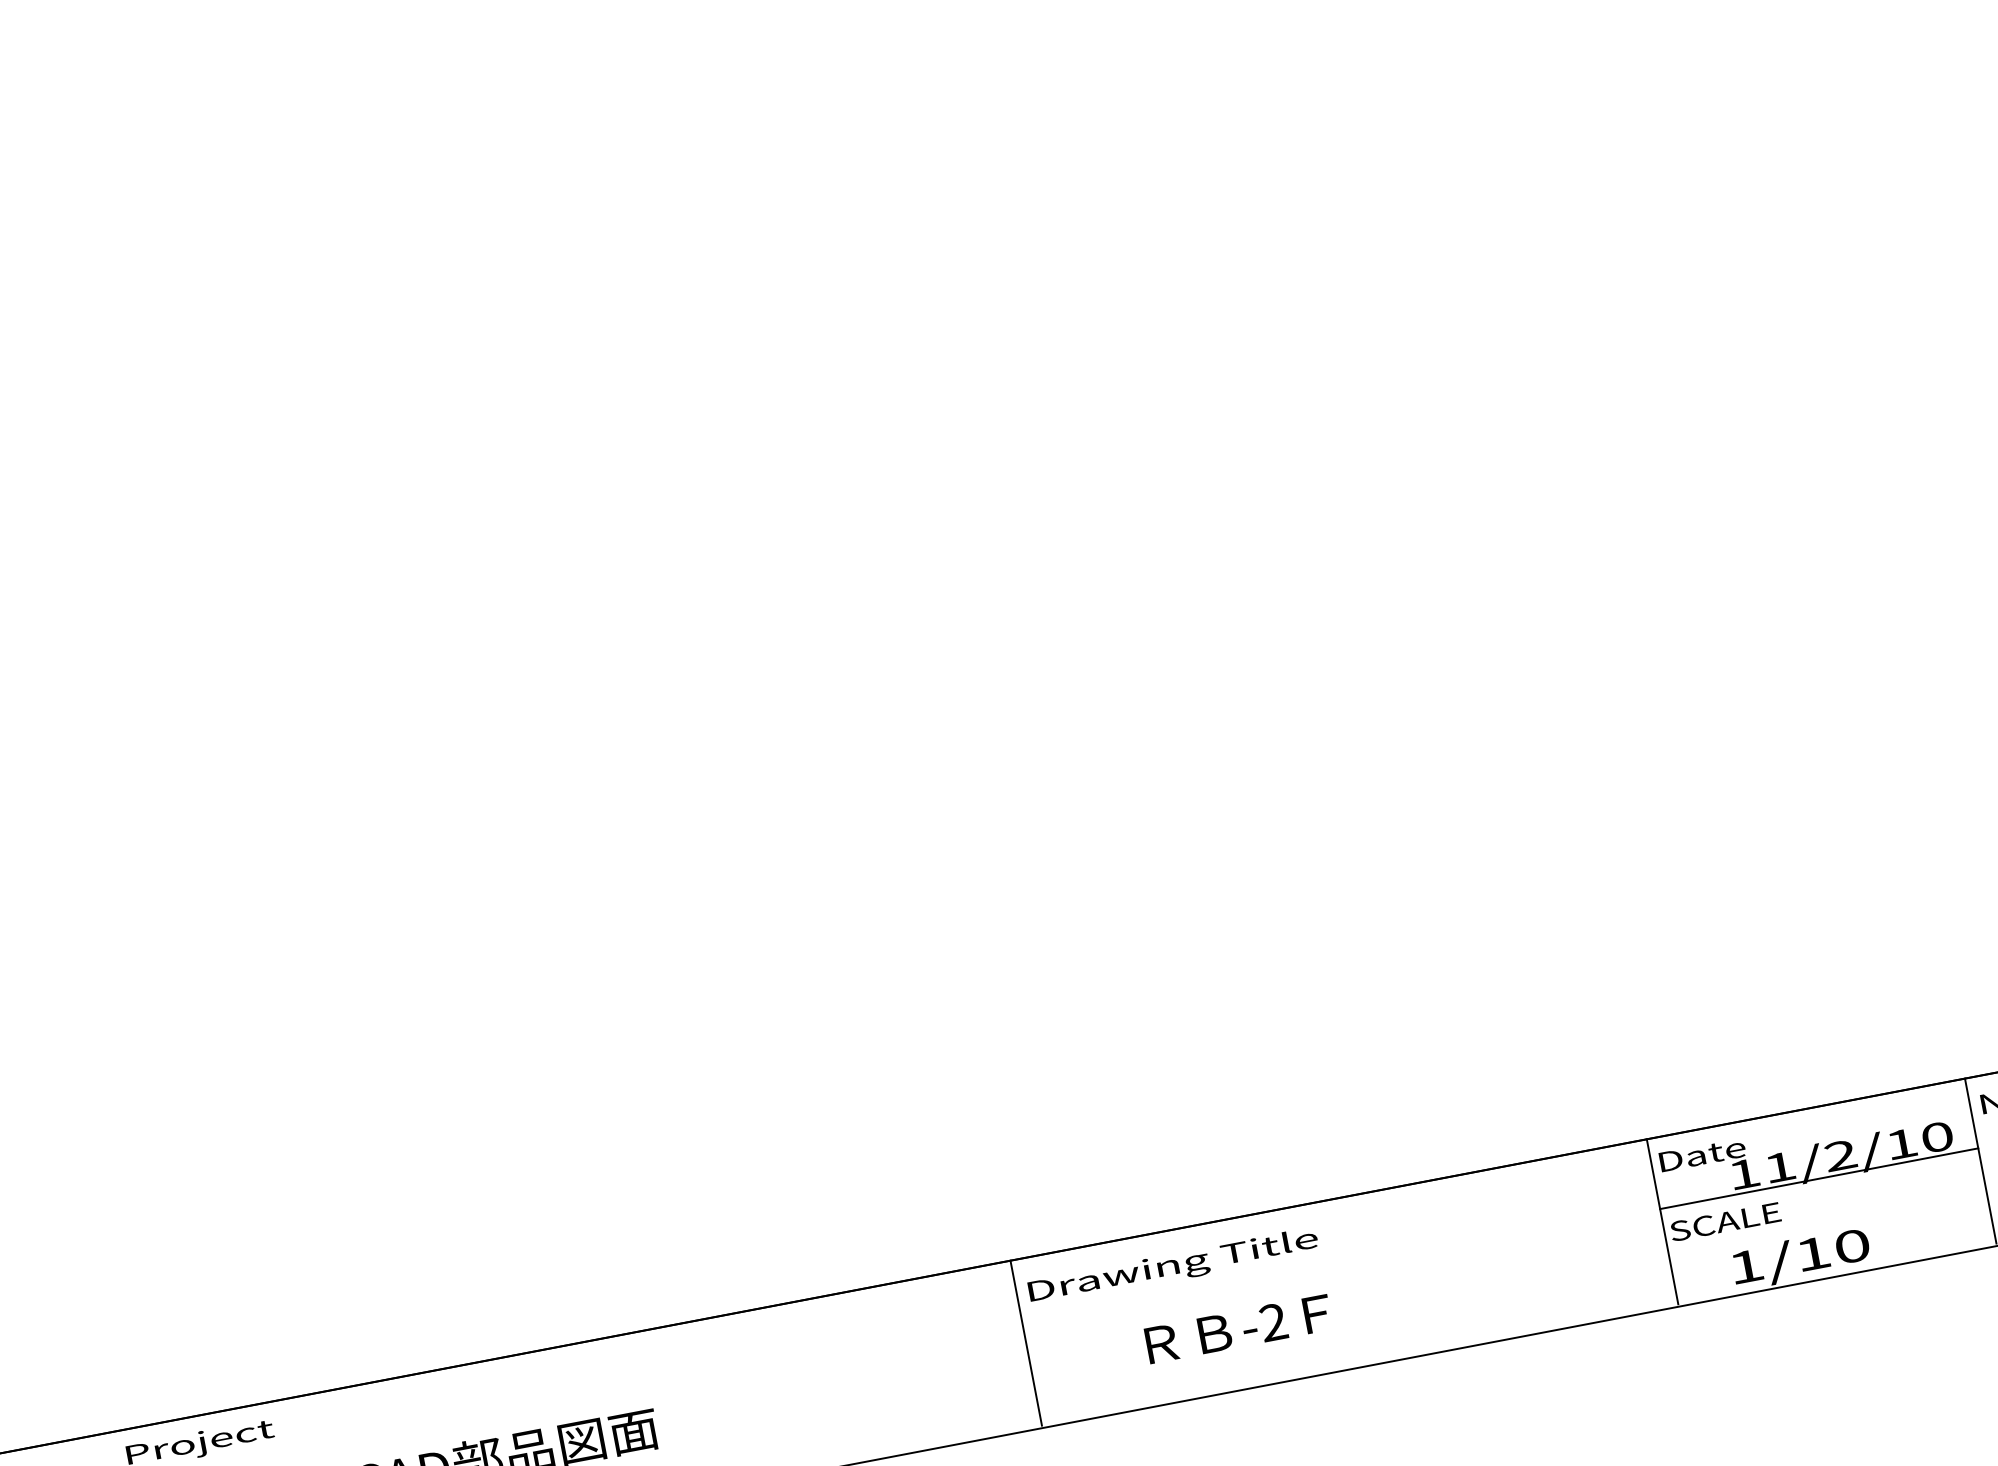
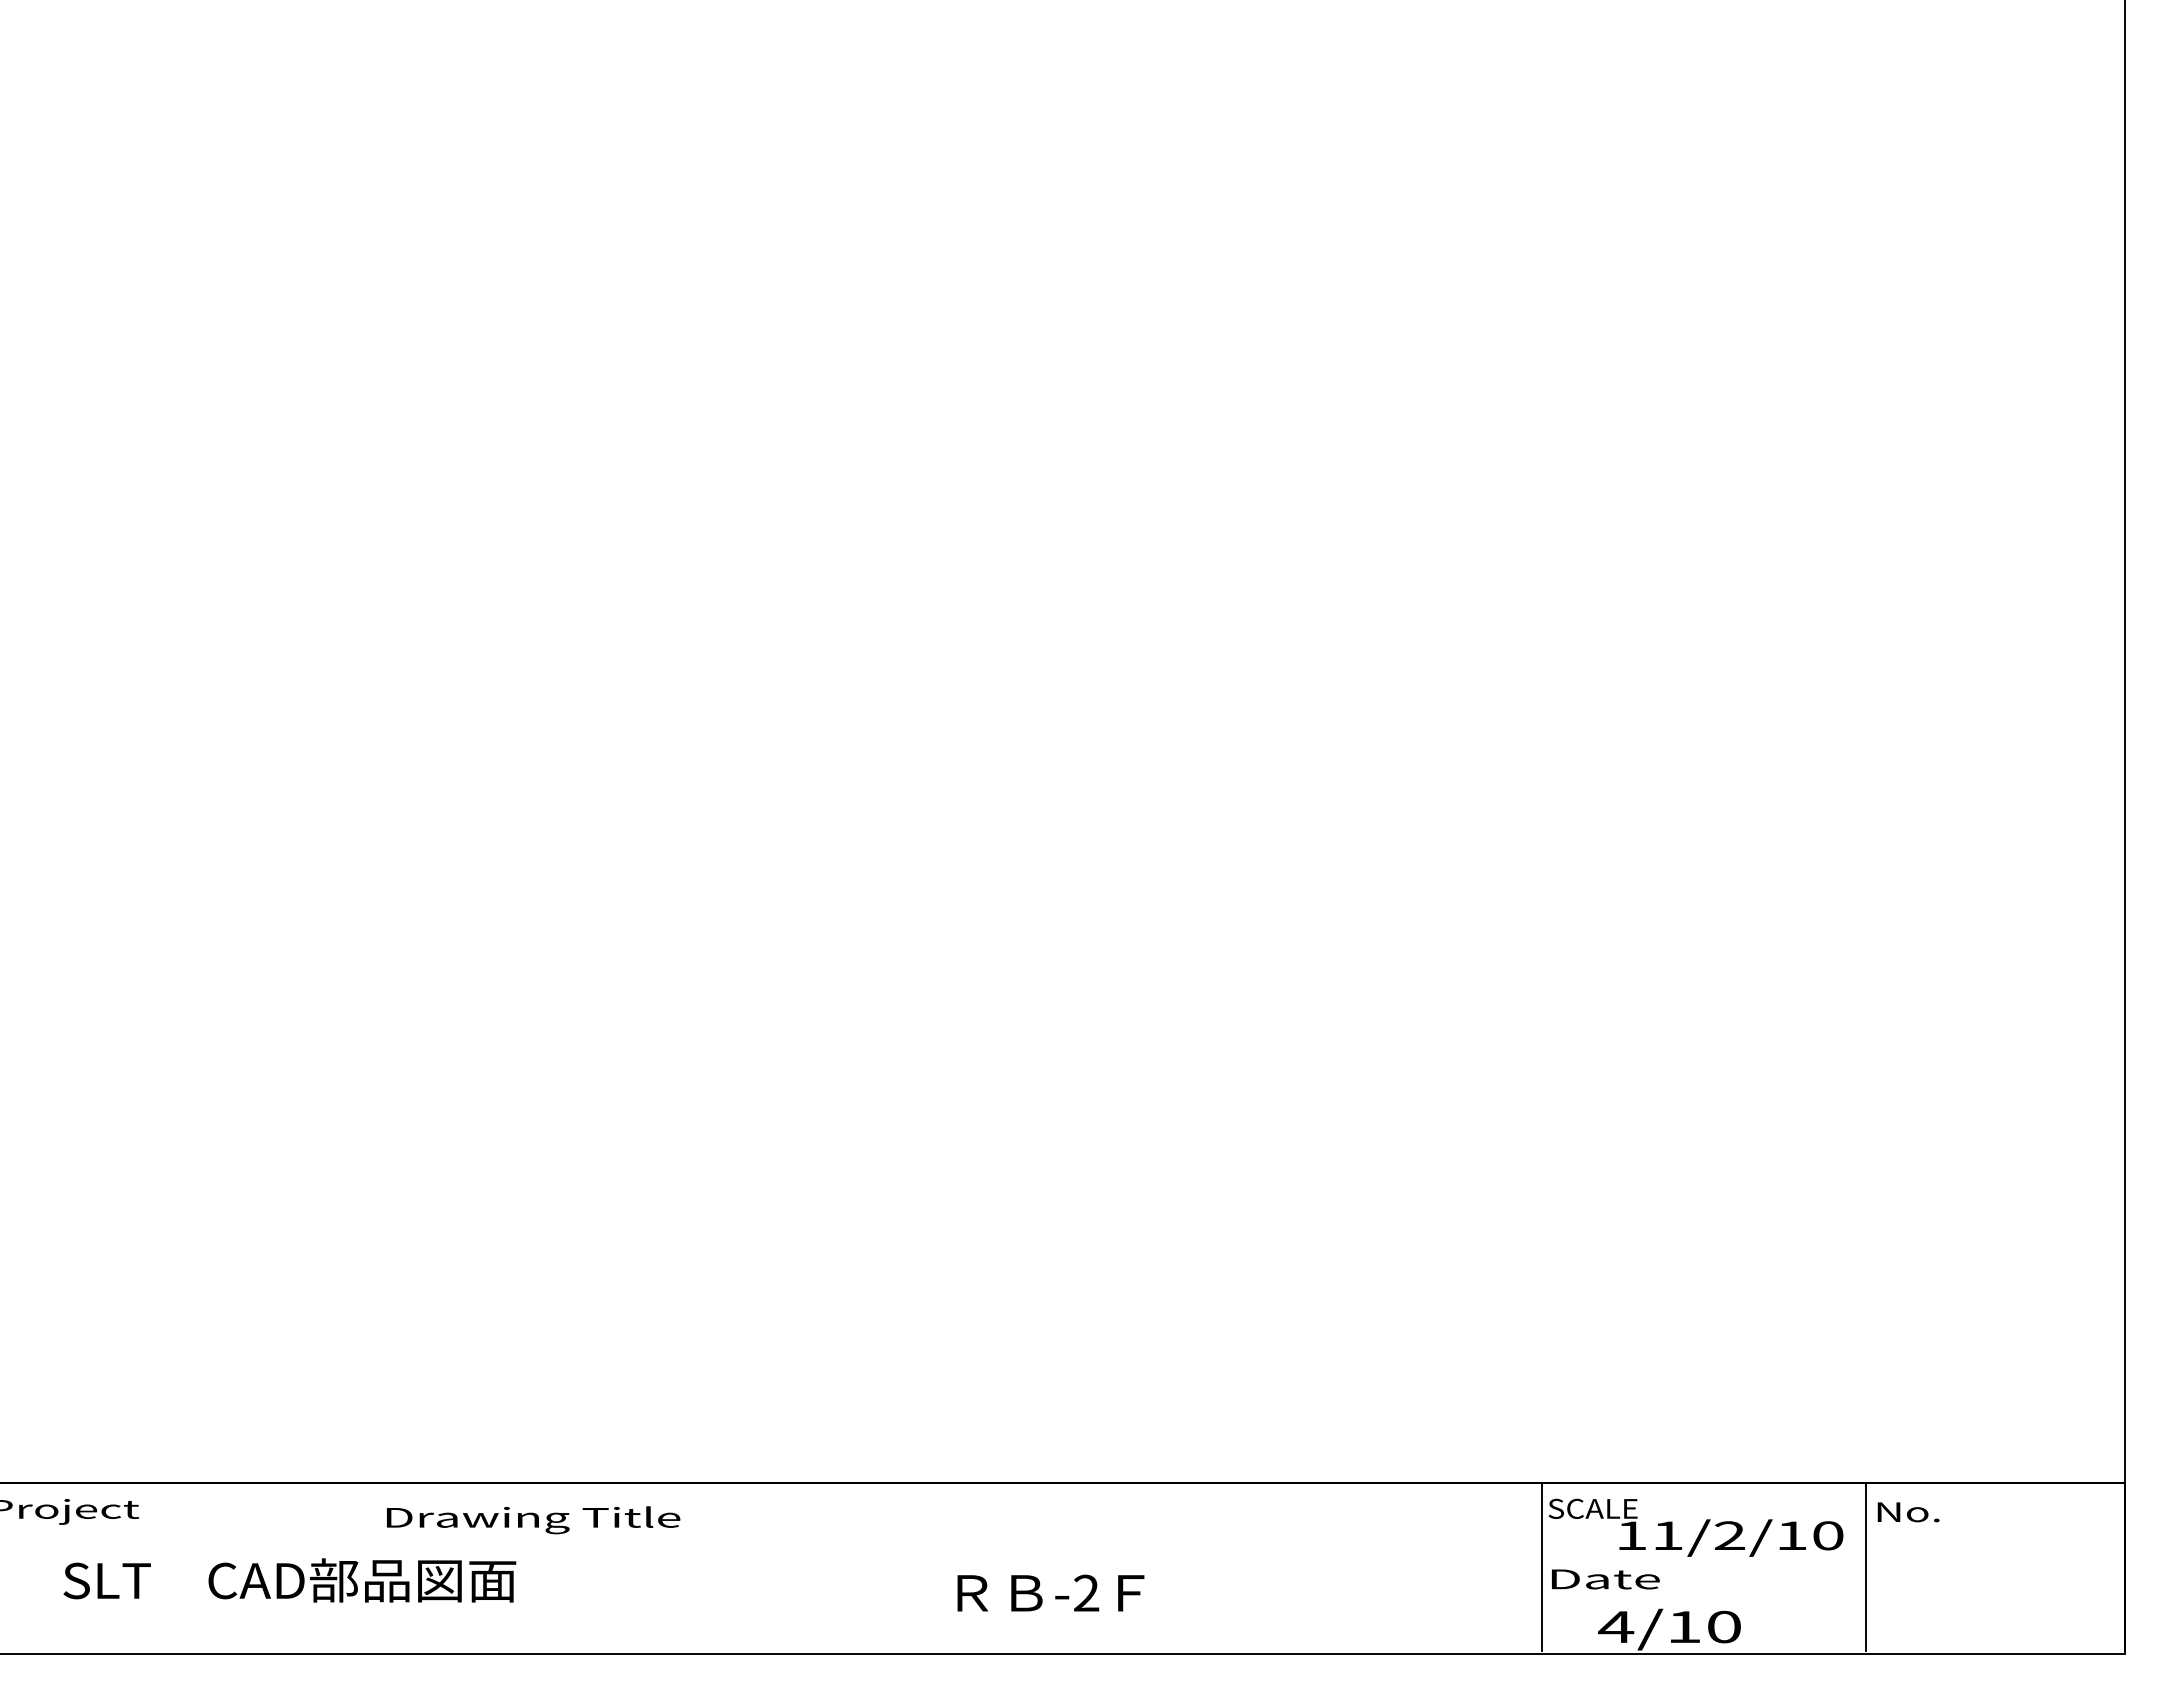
text: (1700, 1154) -> (1592, 1508), Date -> SCALE
line: (1819, 1178) -> (1704, 1554), removed
text: (1724, 1222) -> (1603, 1579), SCALE -> Date
text: (1746, 1266) -> (1616, 1626), 1/10 -> 4/10
text: (1173, 1267) -> (533, 1520), moved
text: (1238, 1328) -> (1050, 1592), moved
line: (1026, 1343) -> (894, 1567), removed

